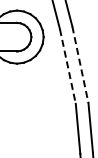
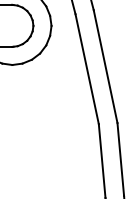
line: (80, 65) -> (105, 67), dashed -> solid
line: (67, 67) -> (86, 70), dashed -> solid

